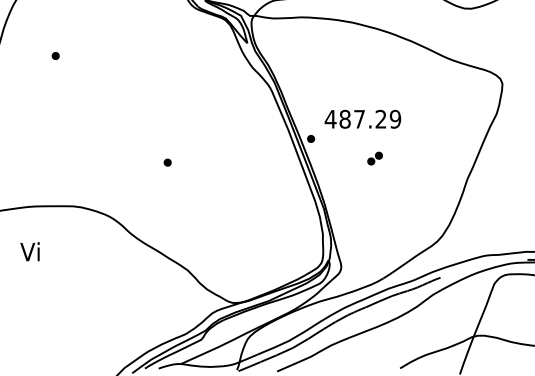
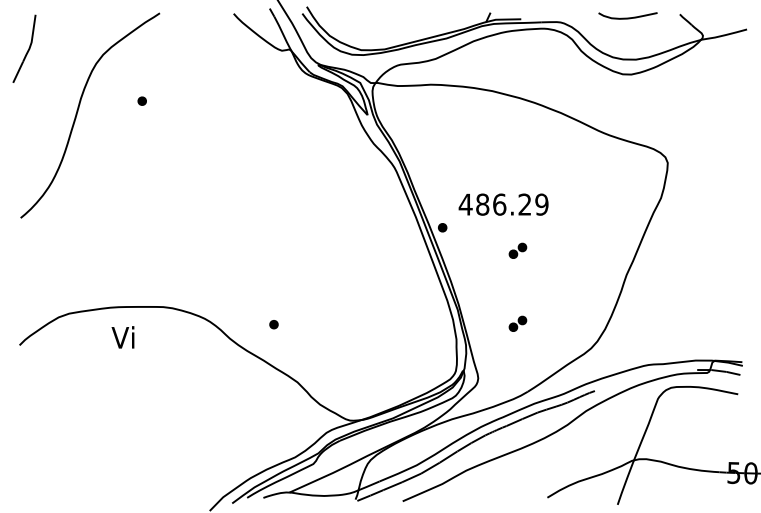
part: (55, 55) -> (141, 100), moved
text: (359, 119) -> (499, 204), 487.29 -> 486.29
part: (167, 162) -> (273, 324), moved
part: (374, 220) -> (517, 323), added
text: (29, 251) -> (122, 337), moved

